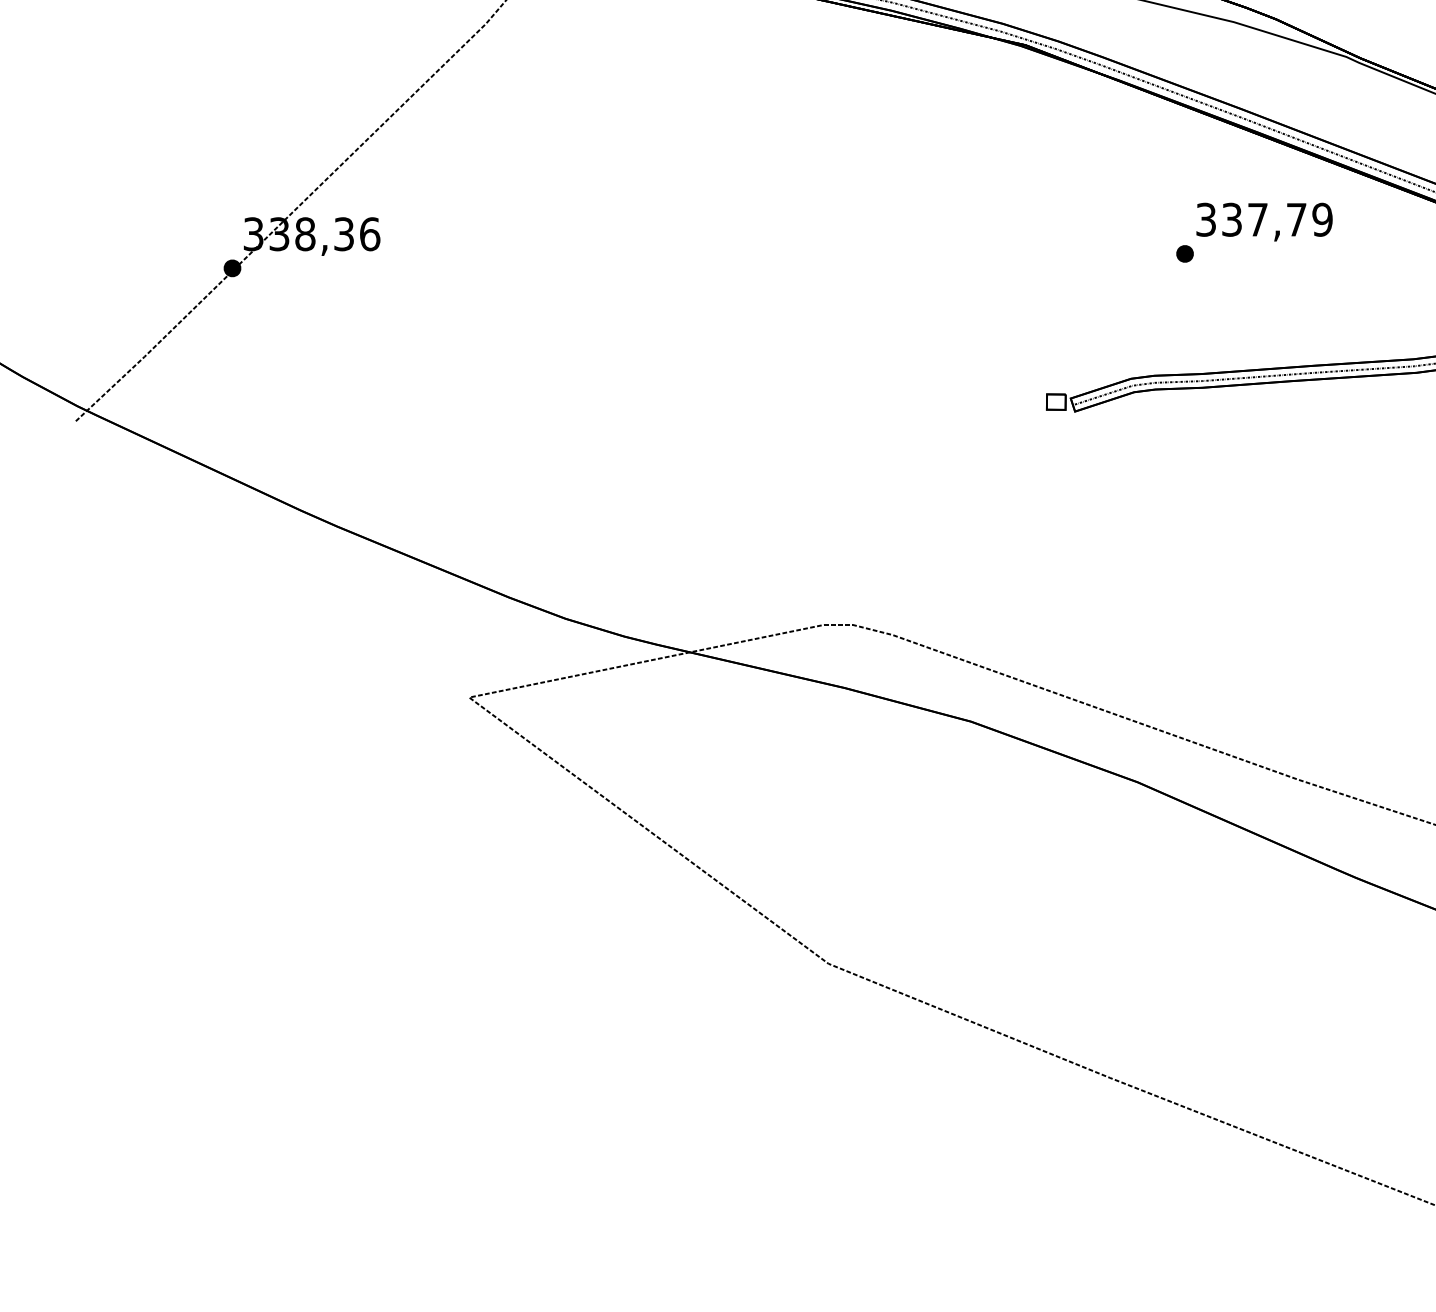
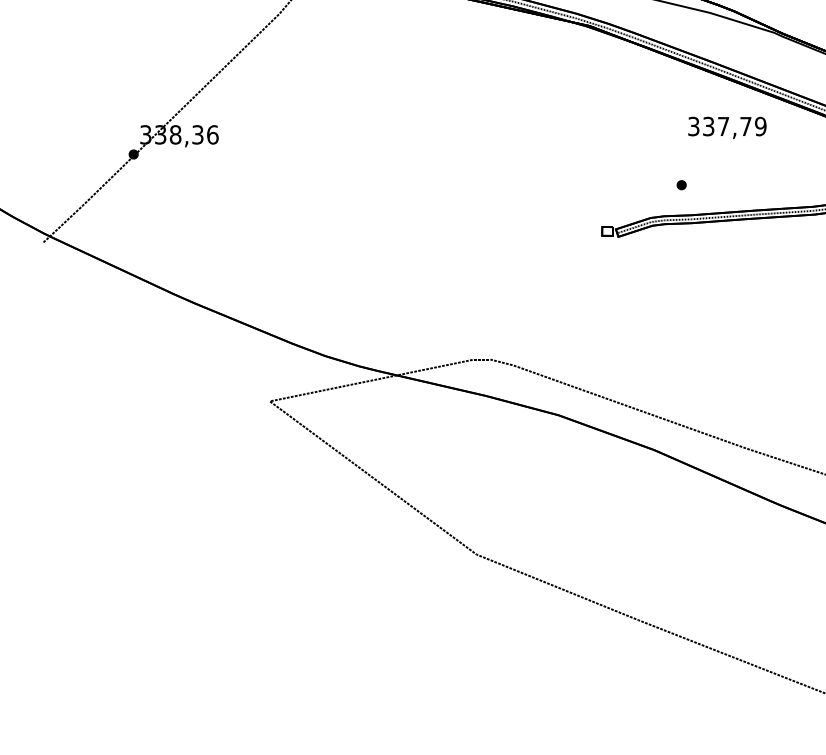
part: (1184, 254) -> (681, 185), moved

